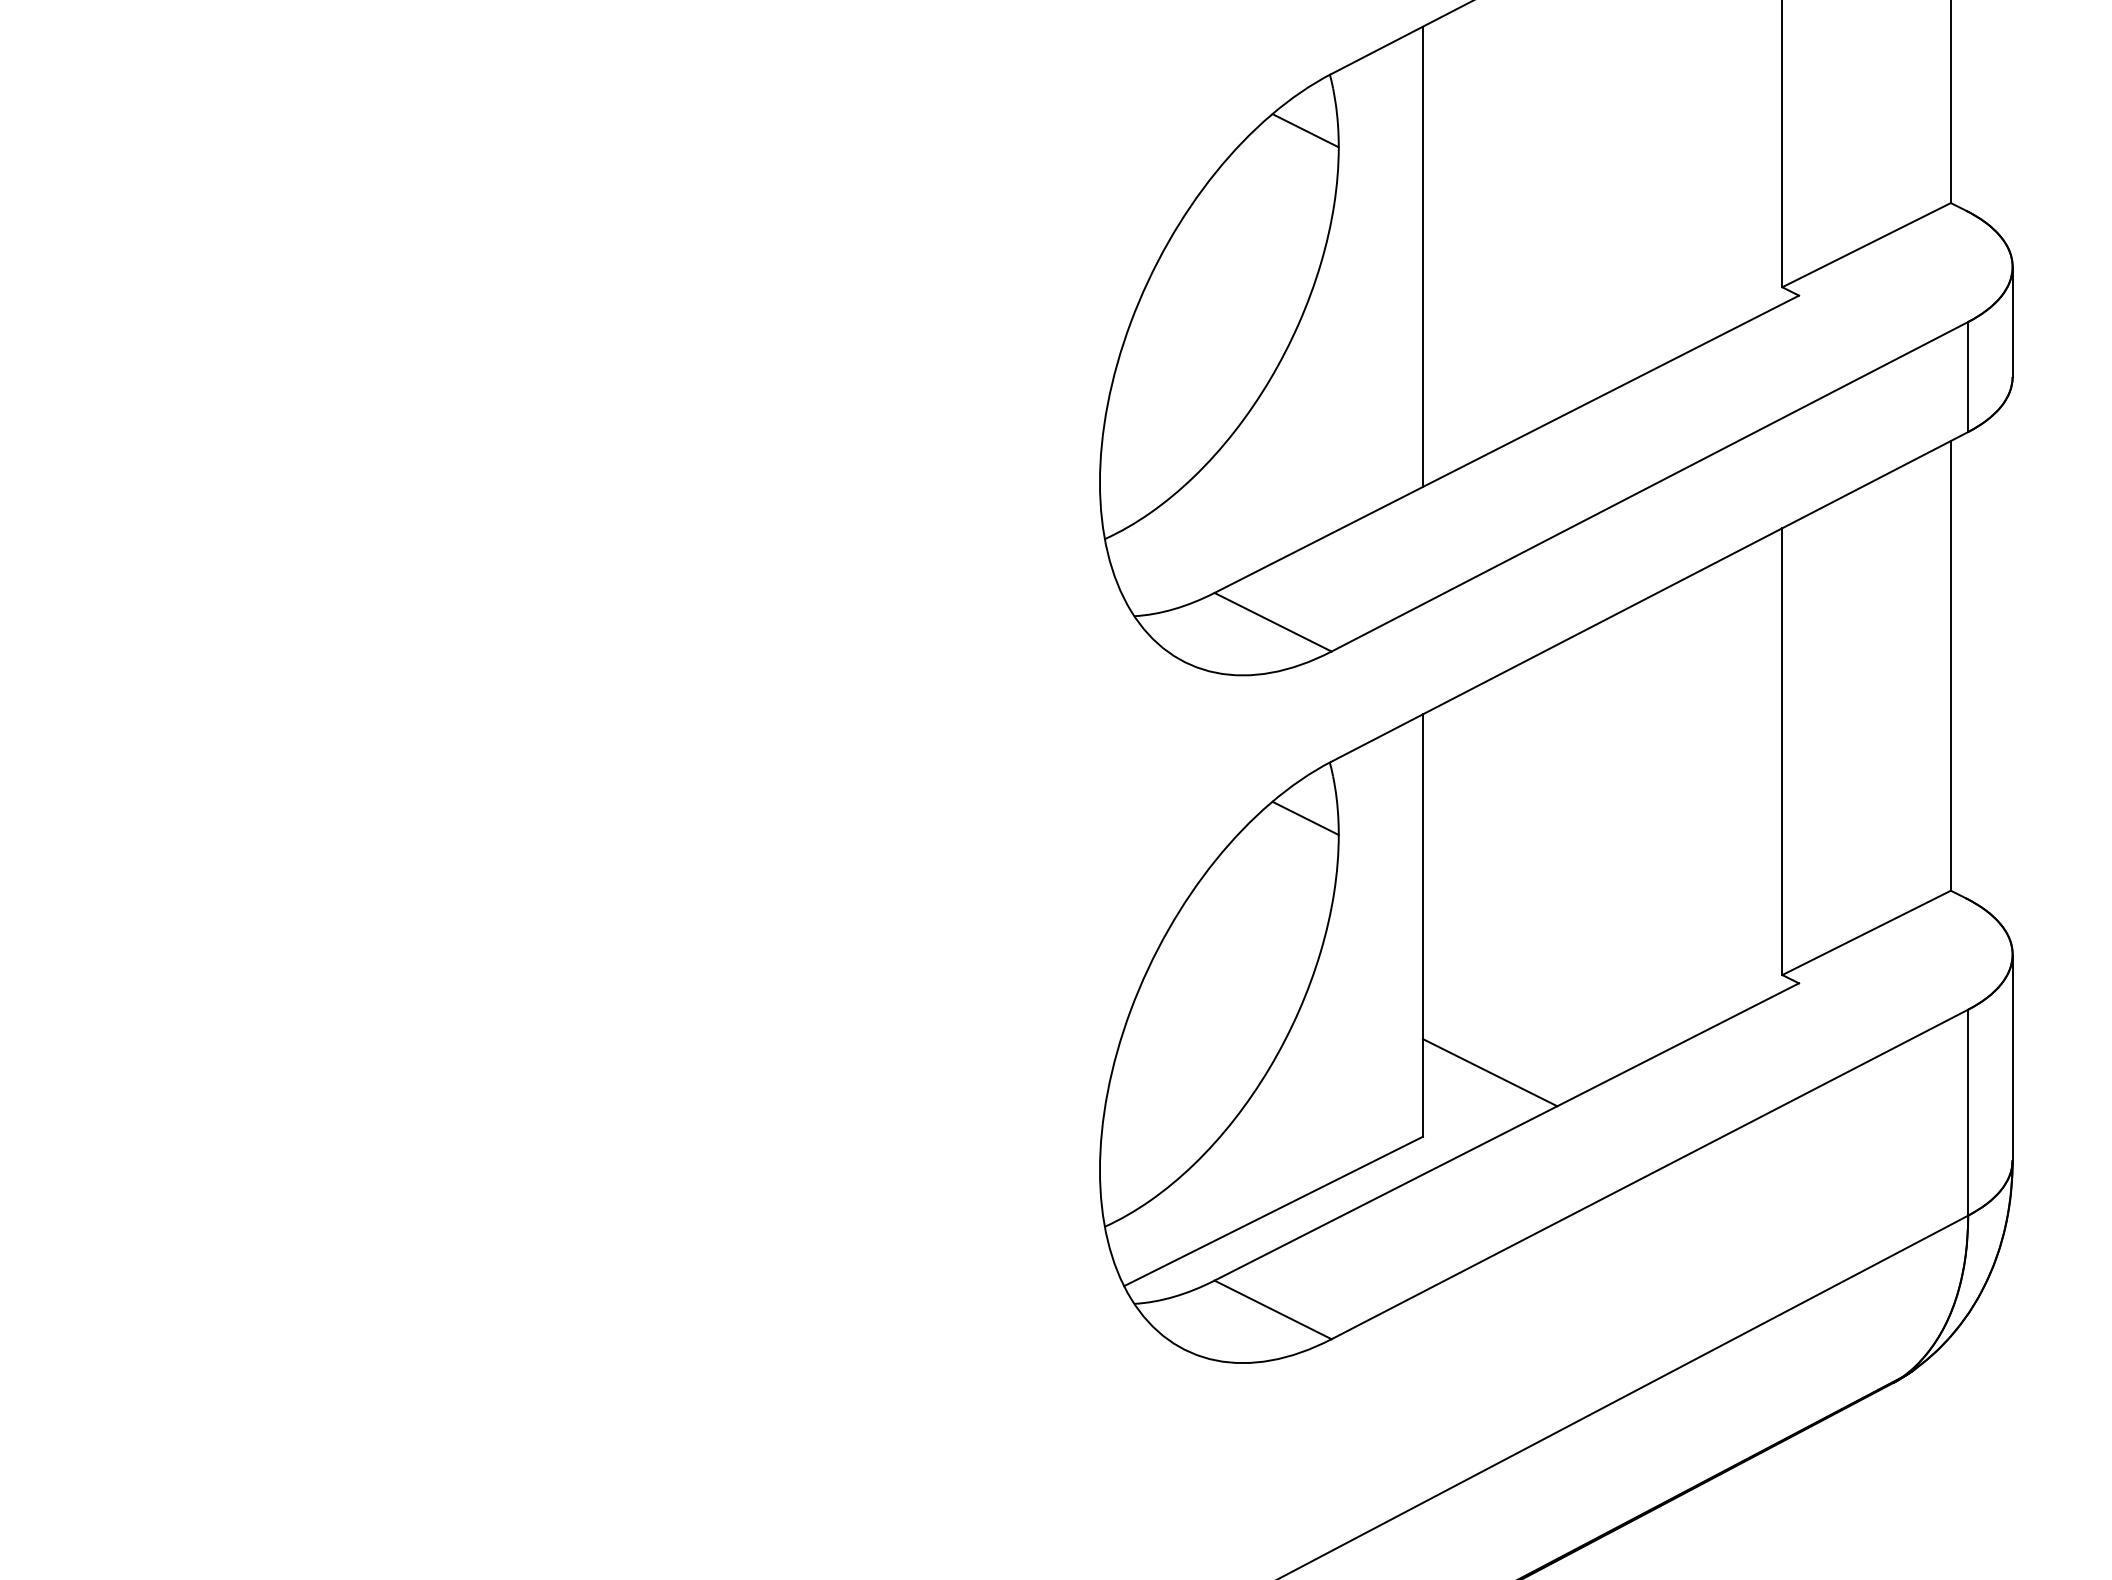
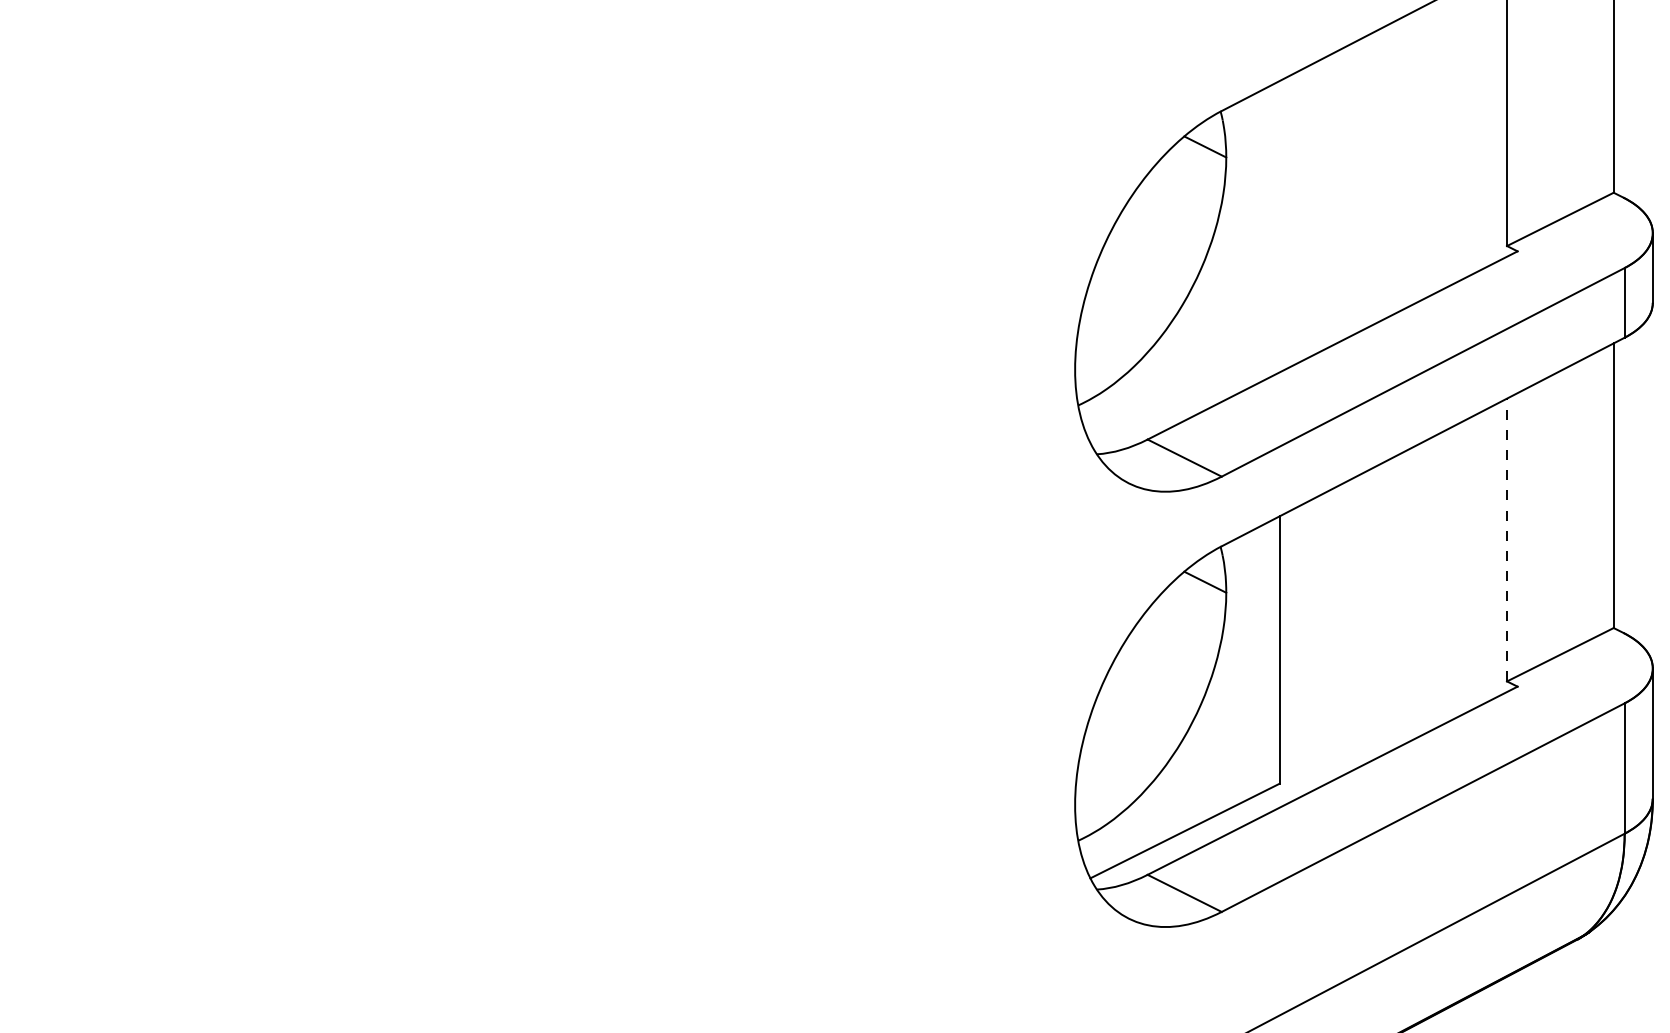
line: (1422, 256) -> (1279, 226), removed
line: (1783, 750) -> (1507, 539), solid -> dashed
line: (1489, 1071) -> (1321, 742), removed

